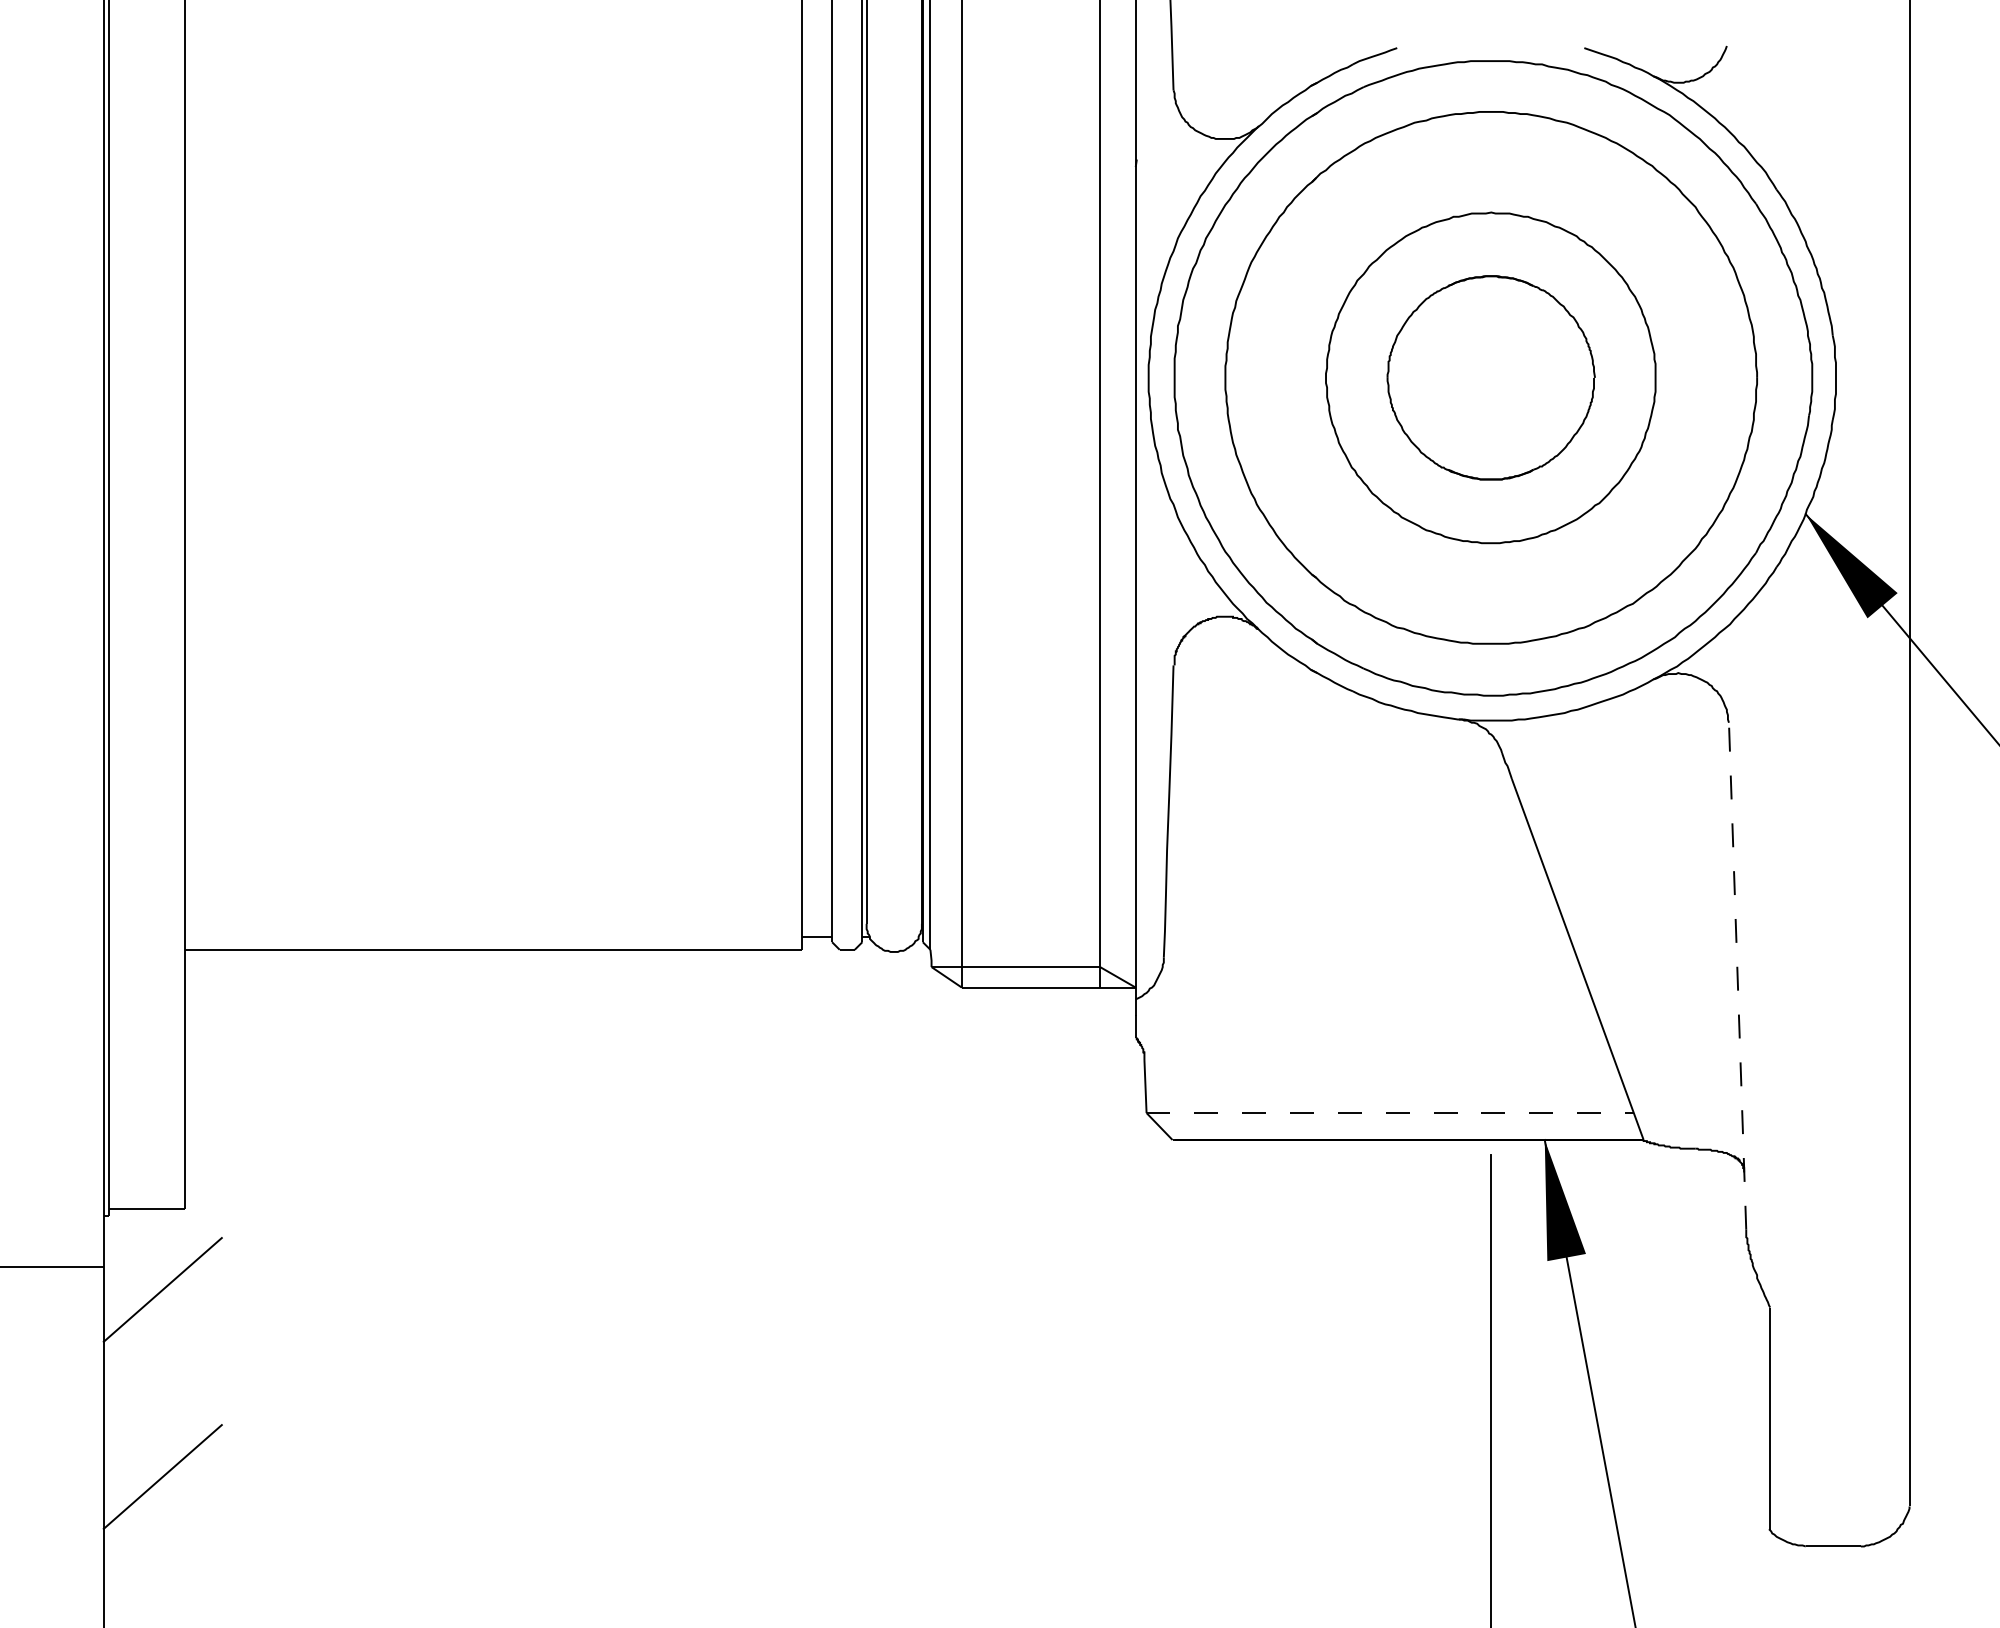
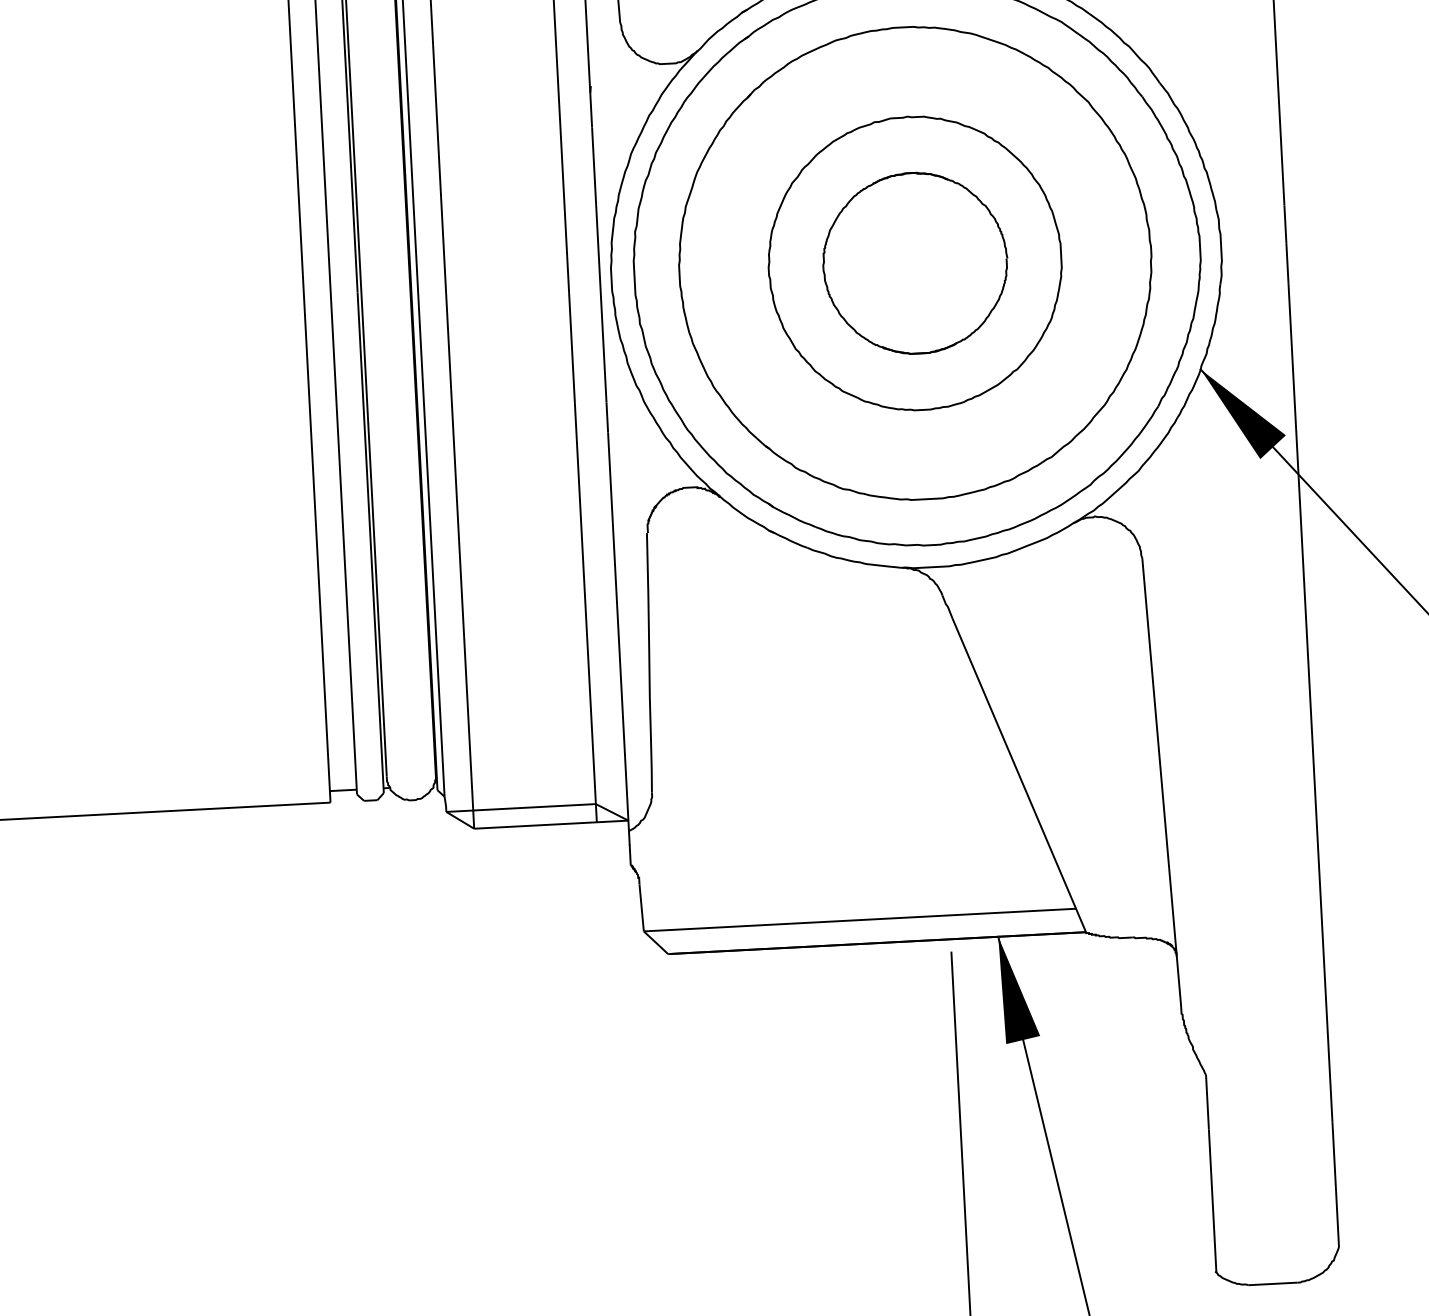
line: (1737, 976) -> (1161, 782), dashed -> solid
line: (1390, 1113) -> (860, 920), dashed -> solid

